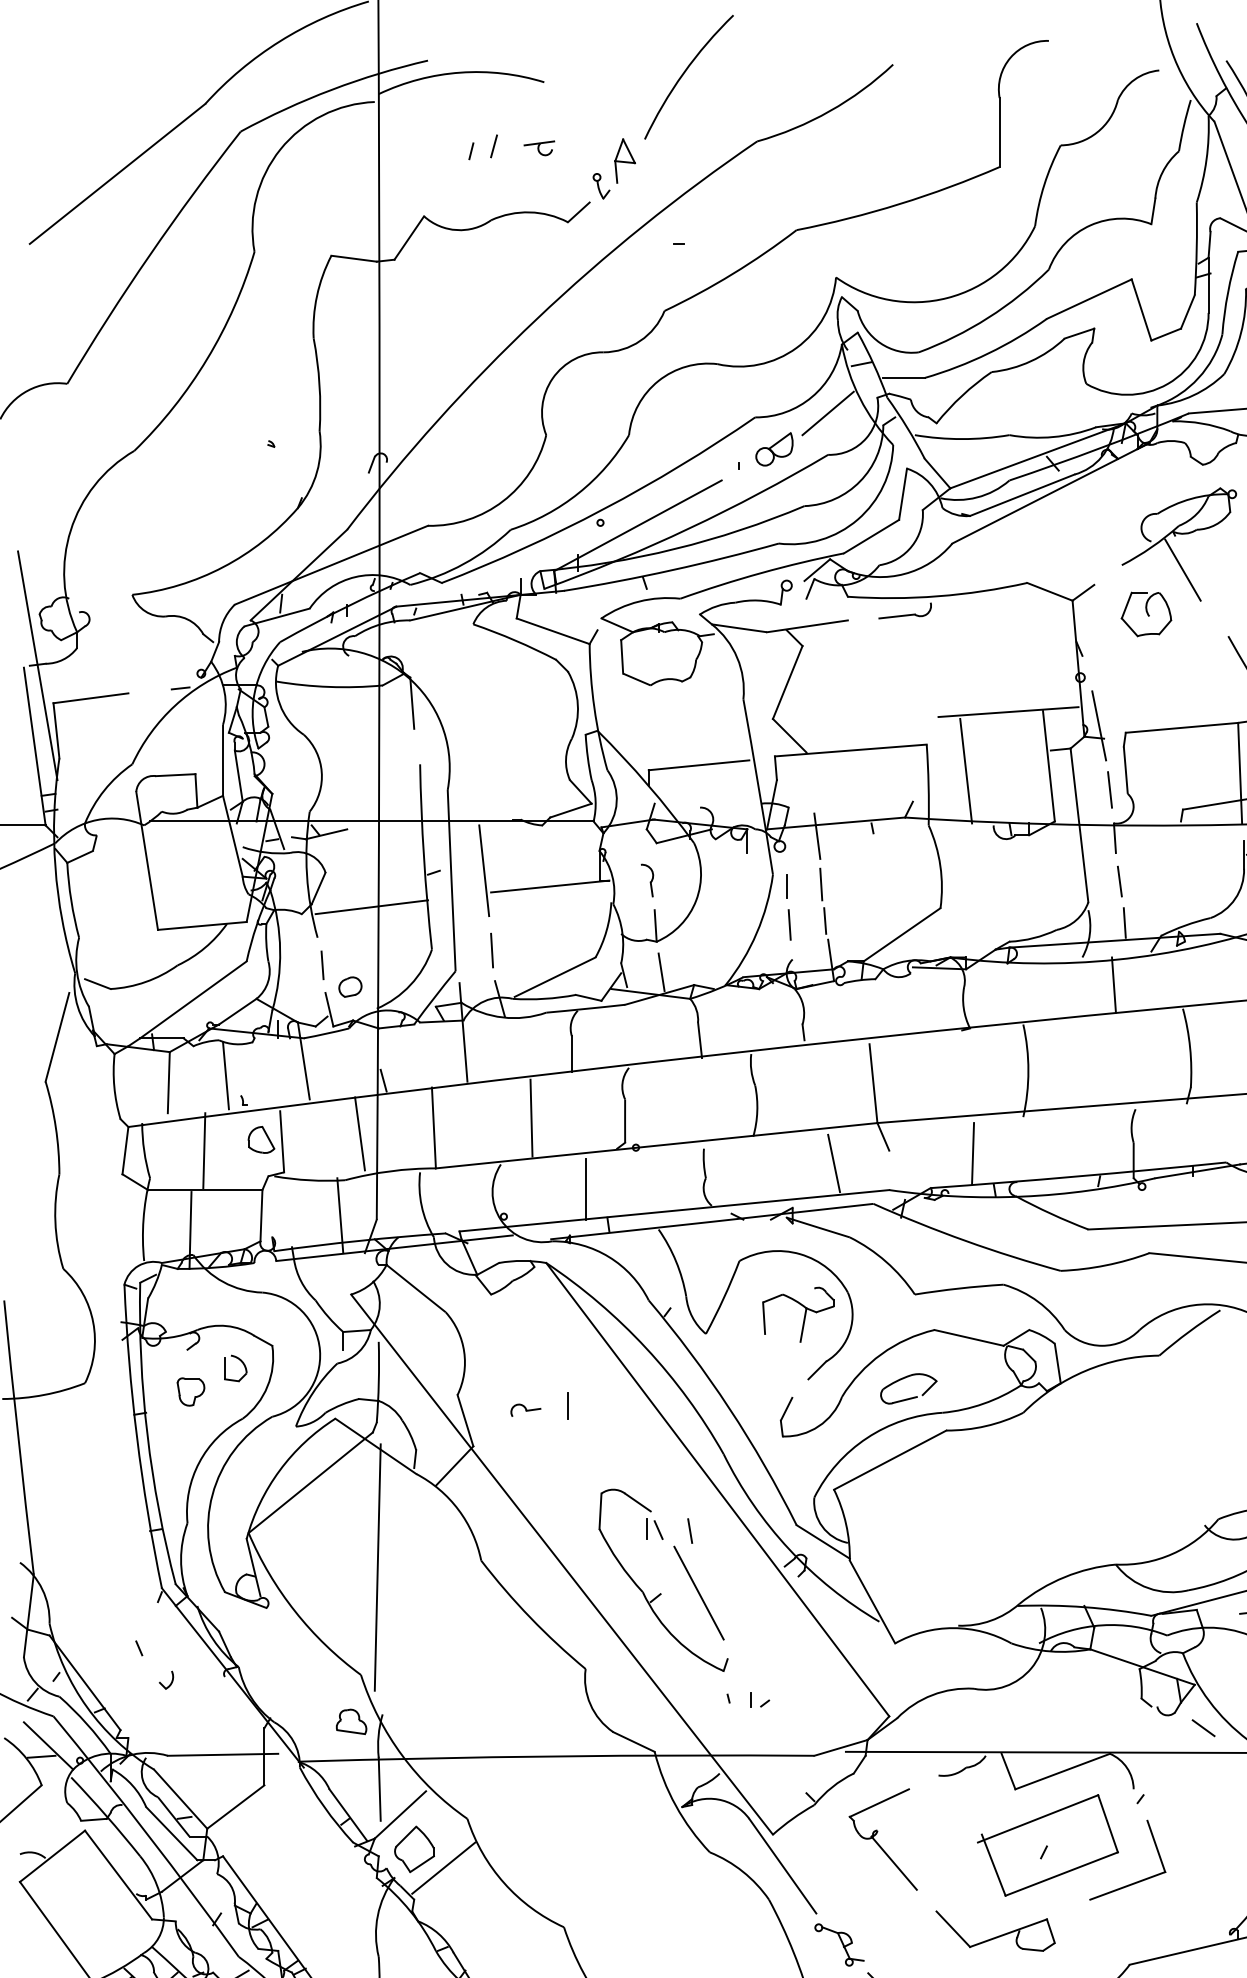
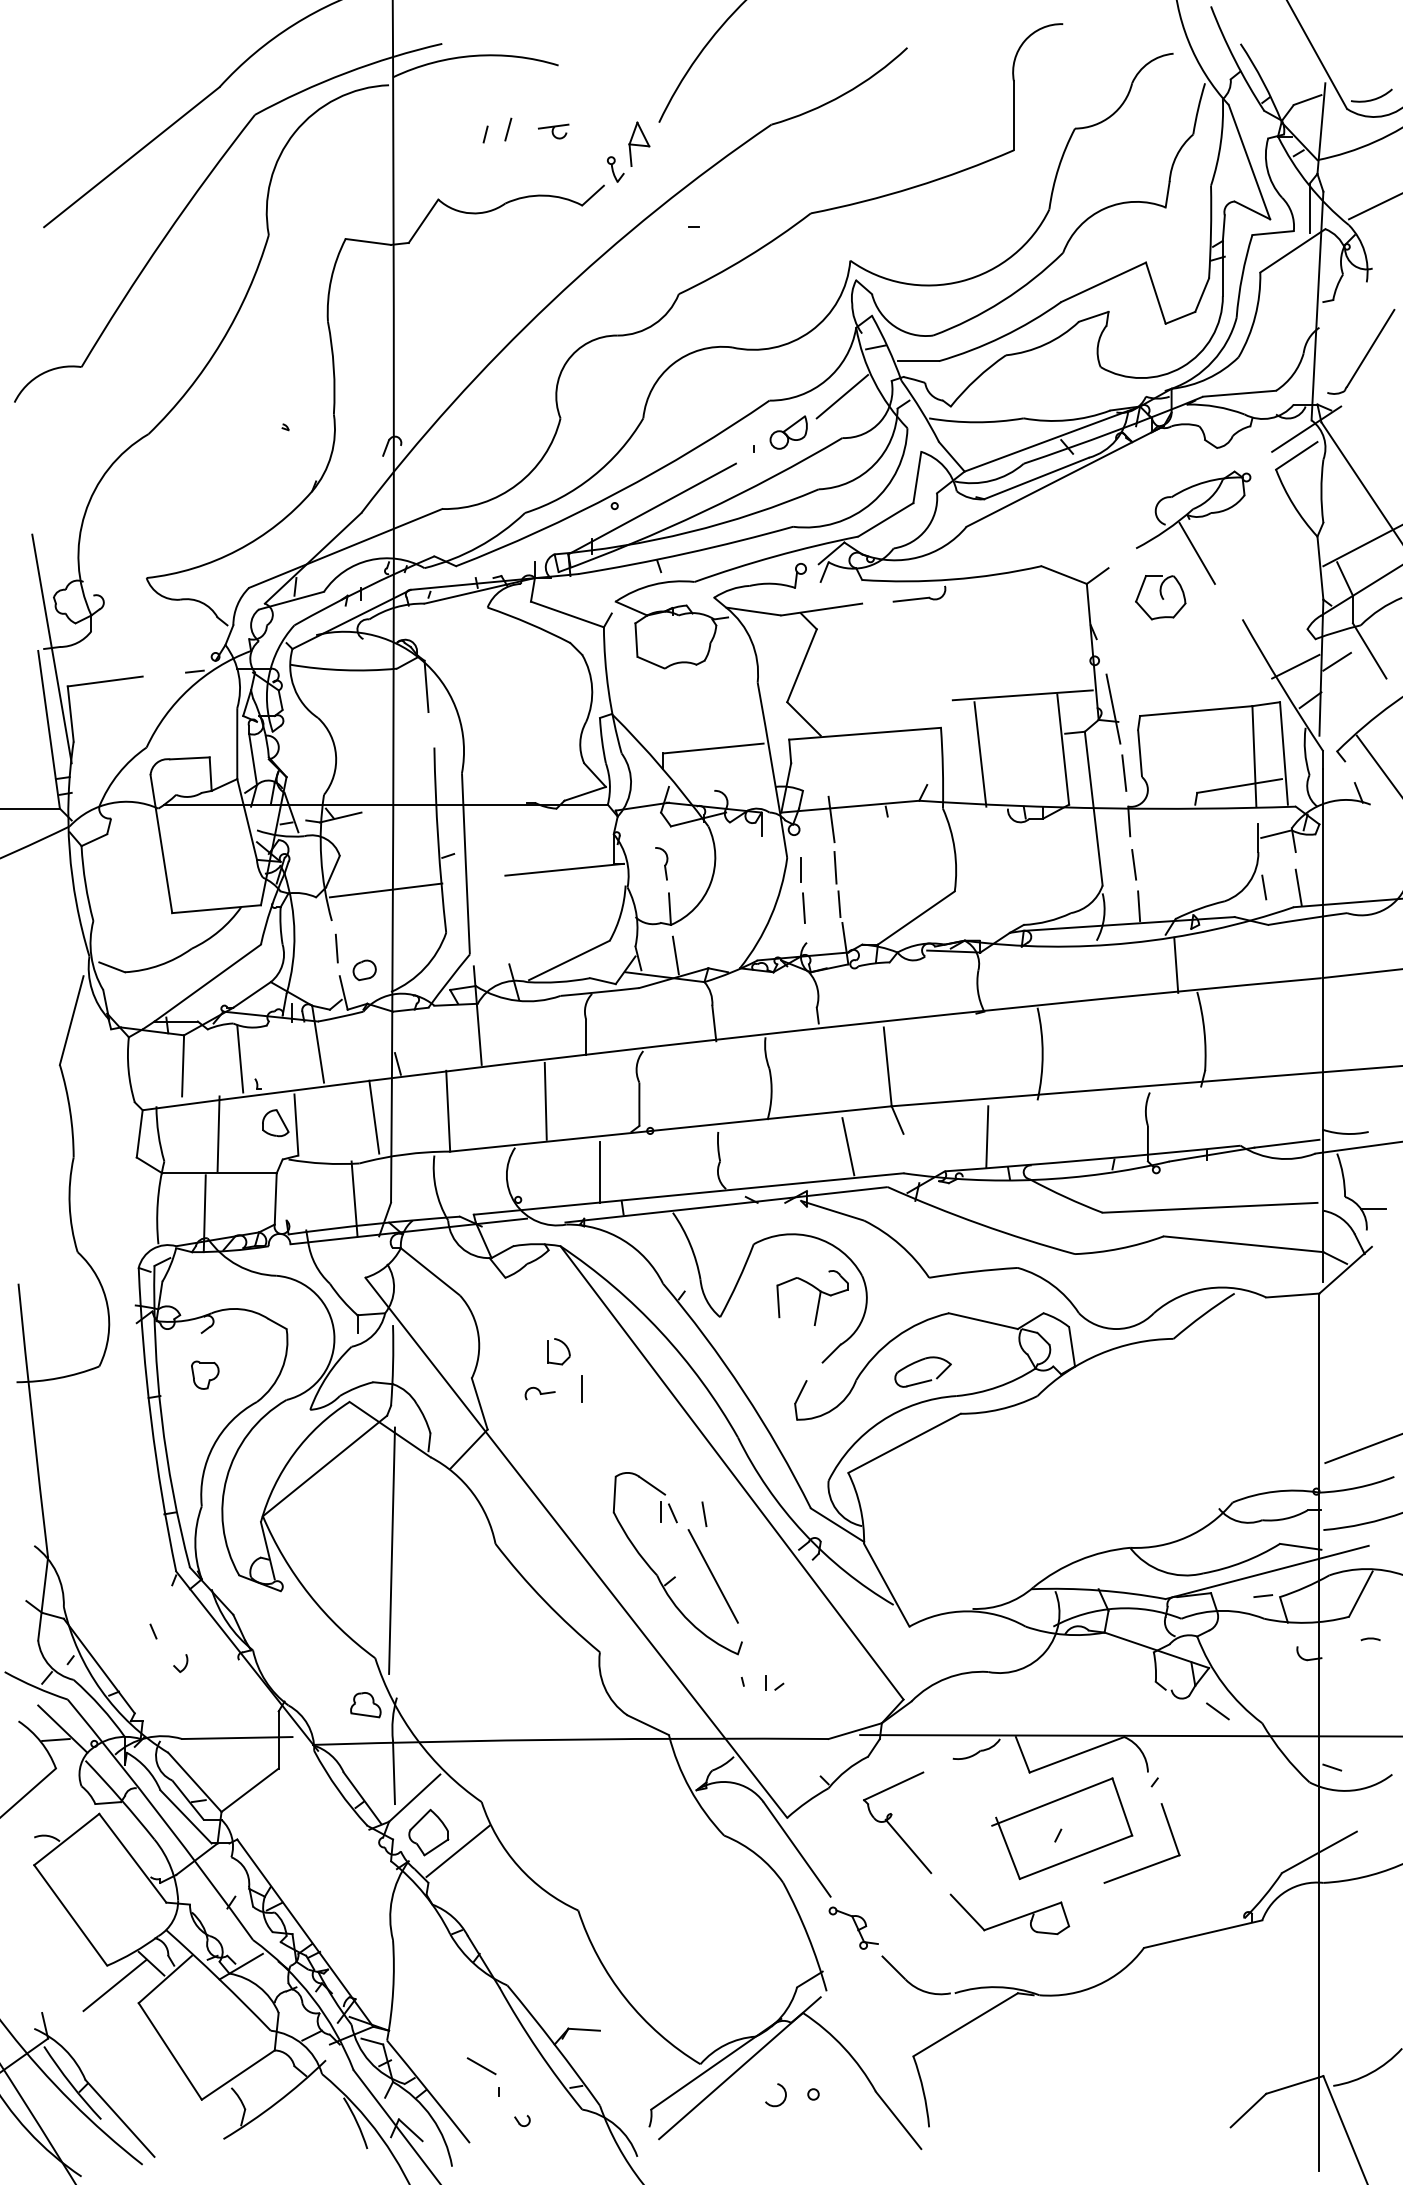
line: (484, 870) -> (498, 853), removed
line: (492, 950) -> (506, 933), removed
line: (1114, 984) -> (1176, 964), moved
part: (241, 1362) -> (564, 1345), moved

